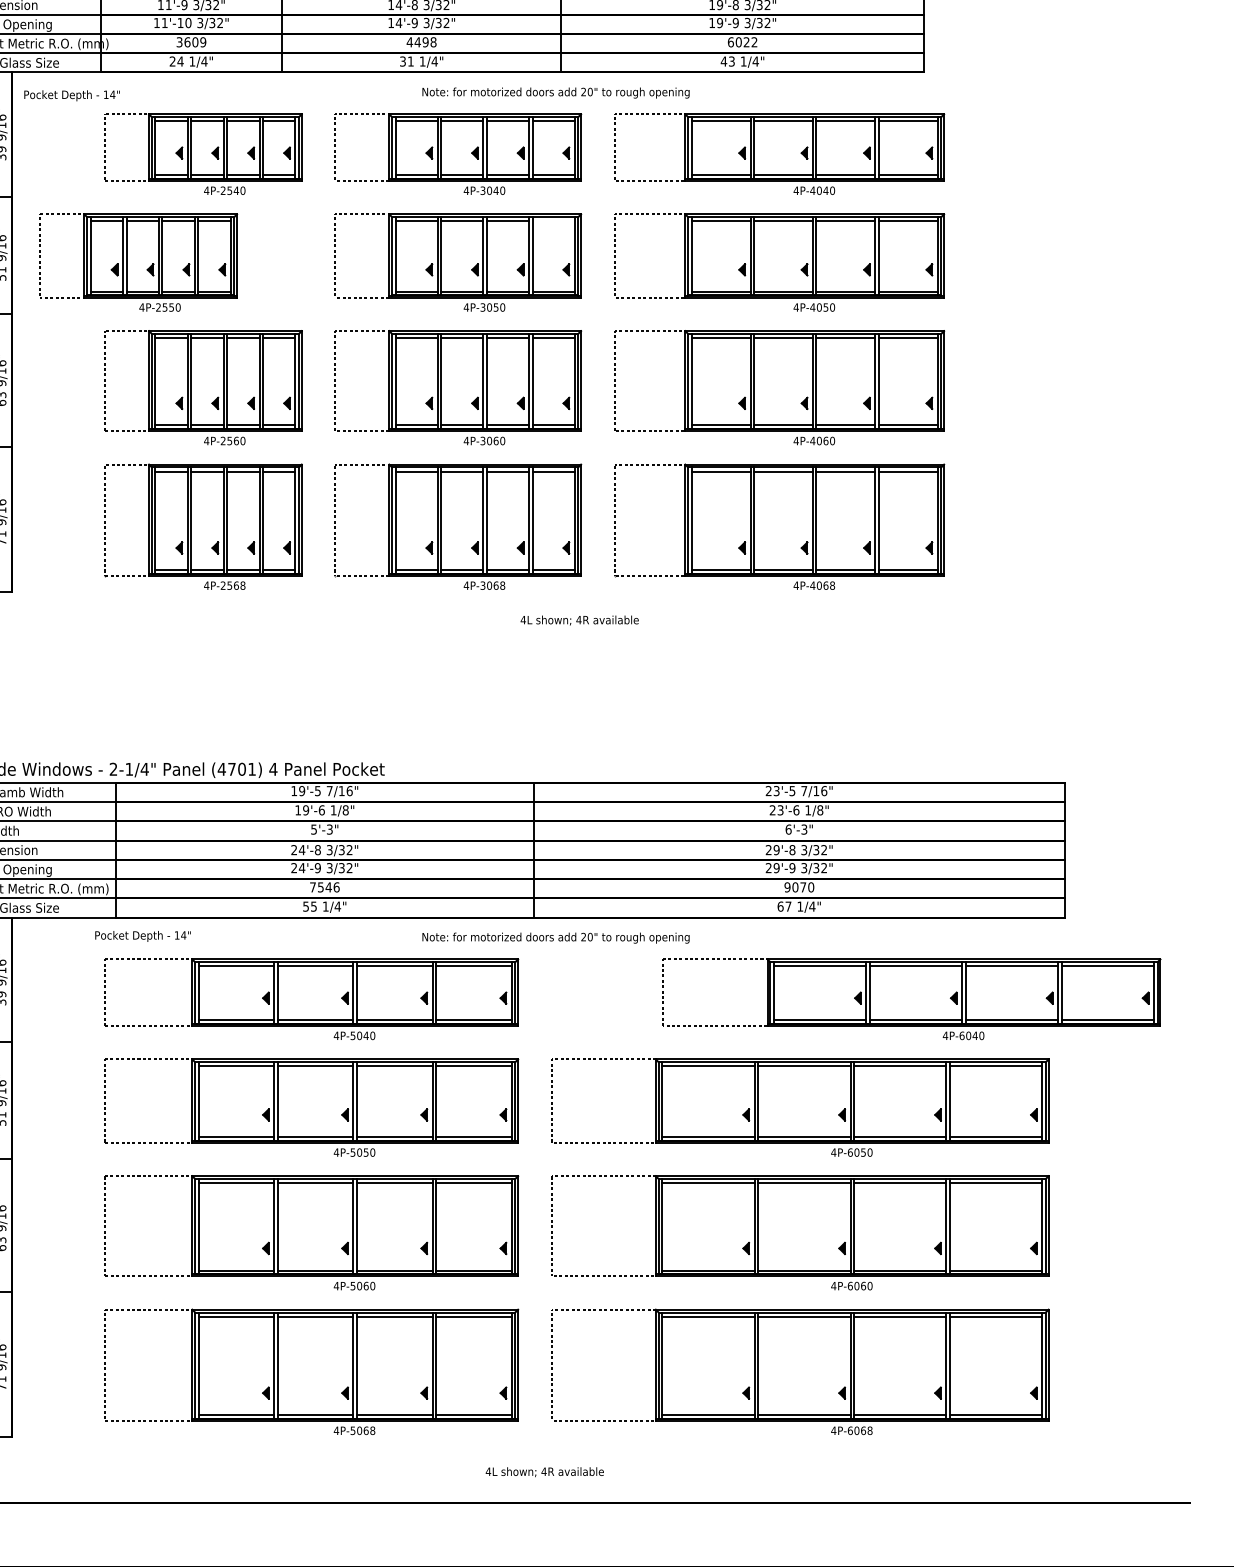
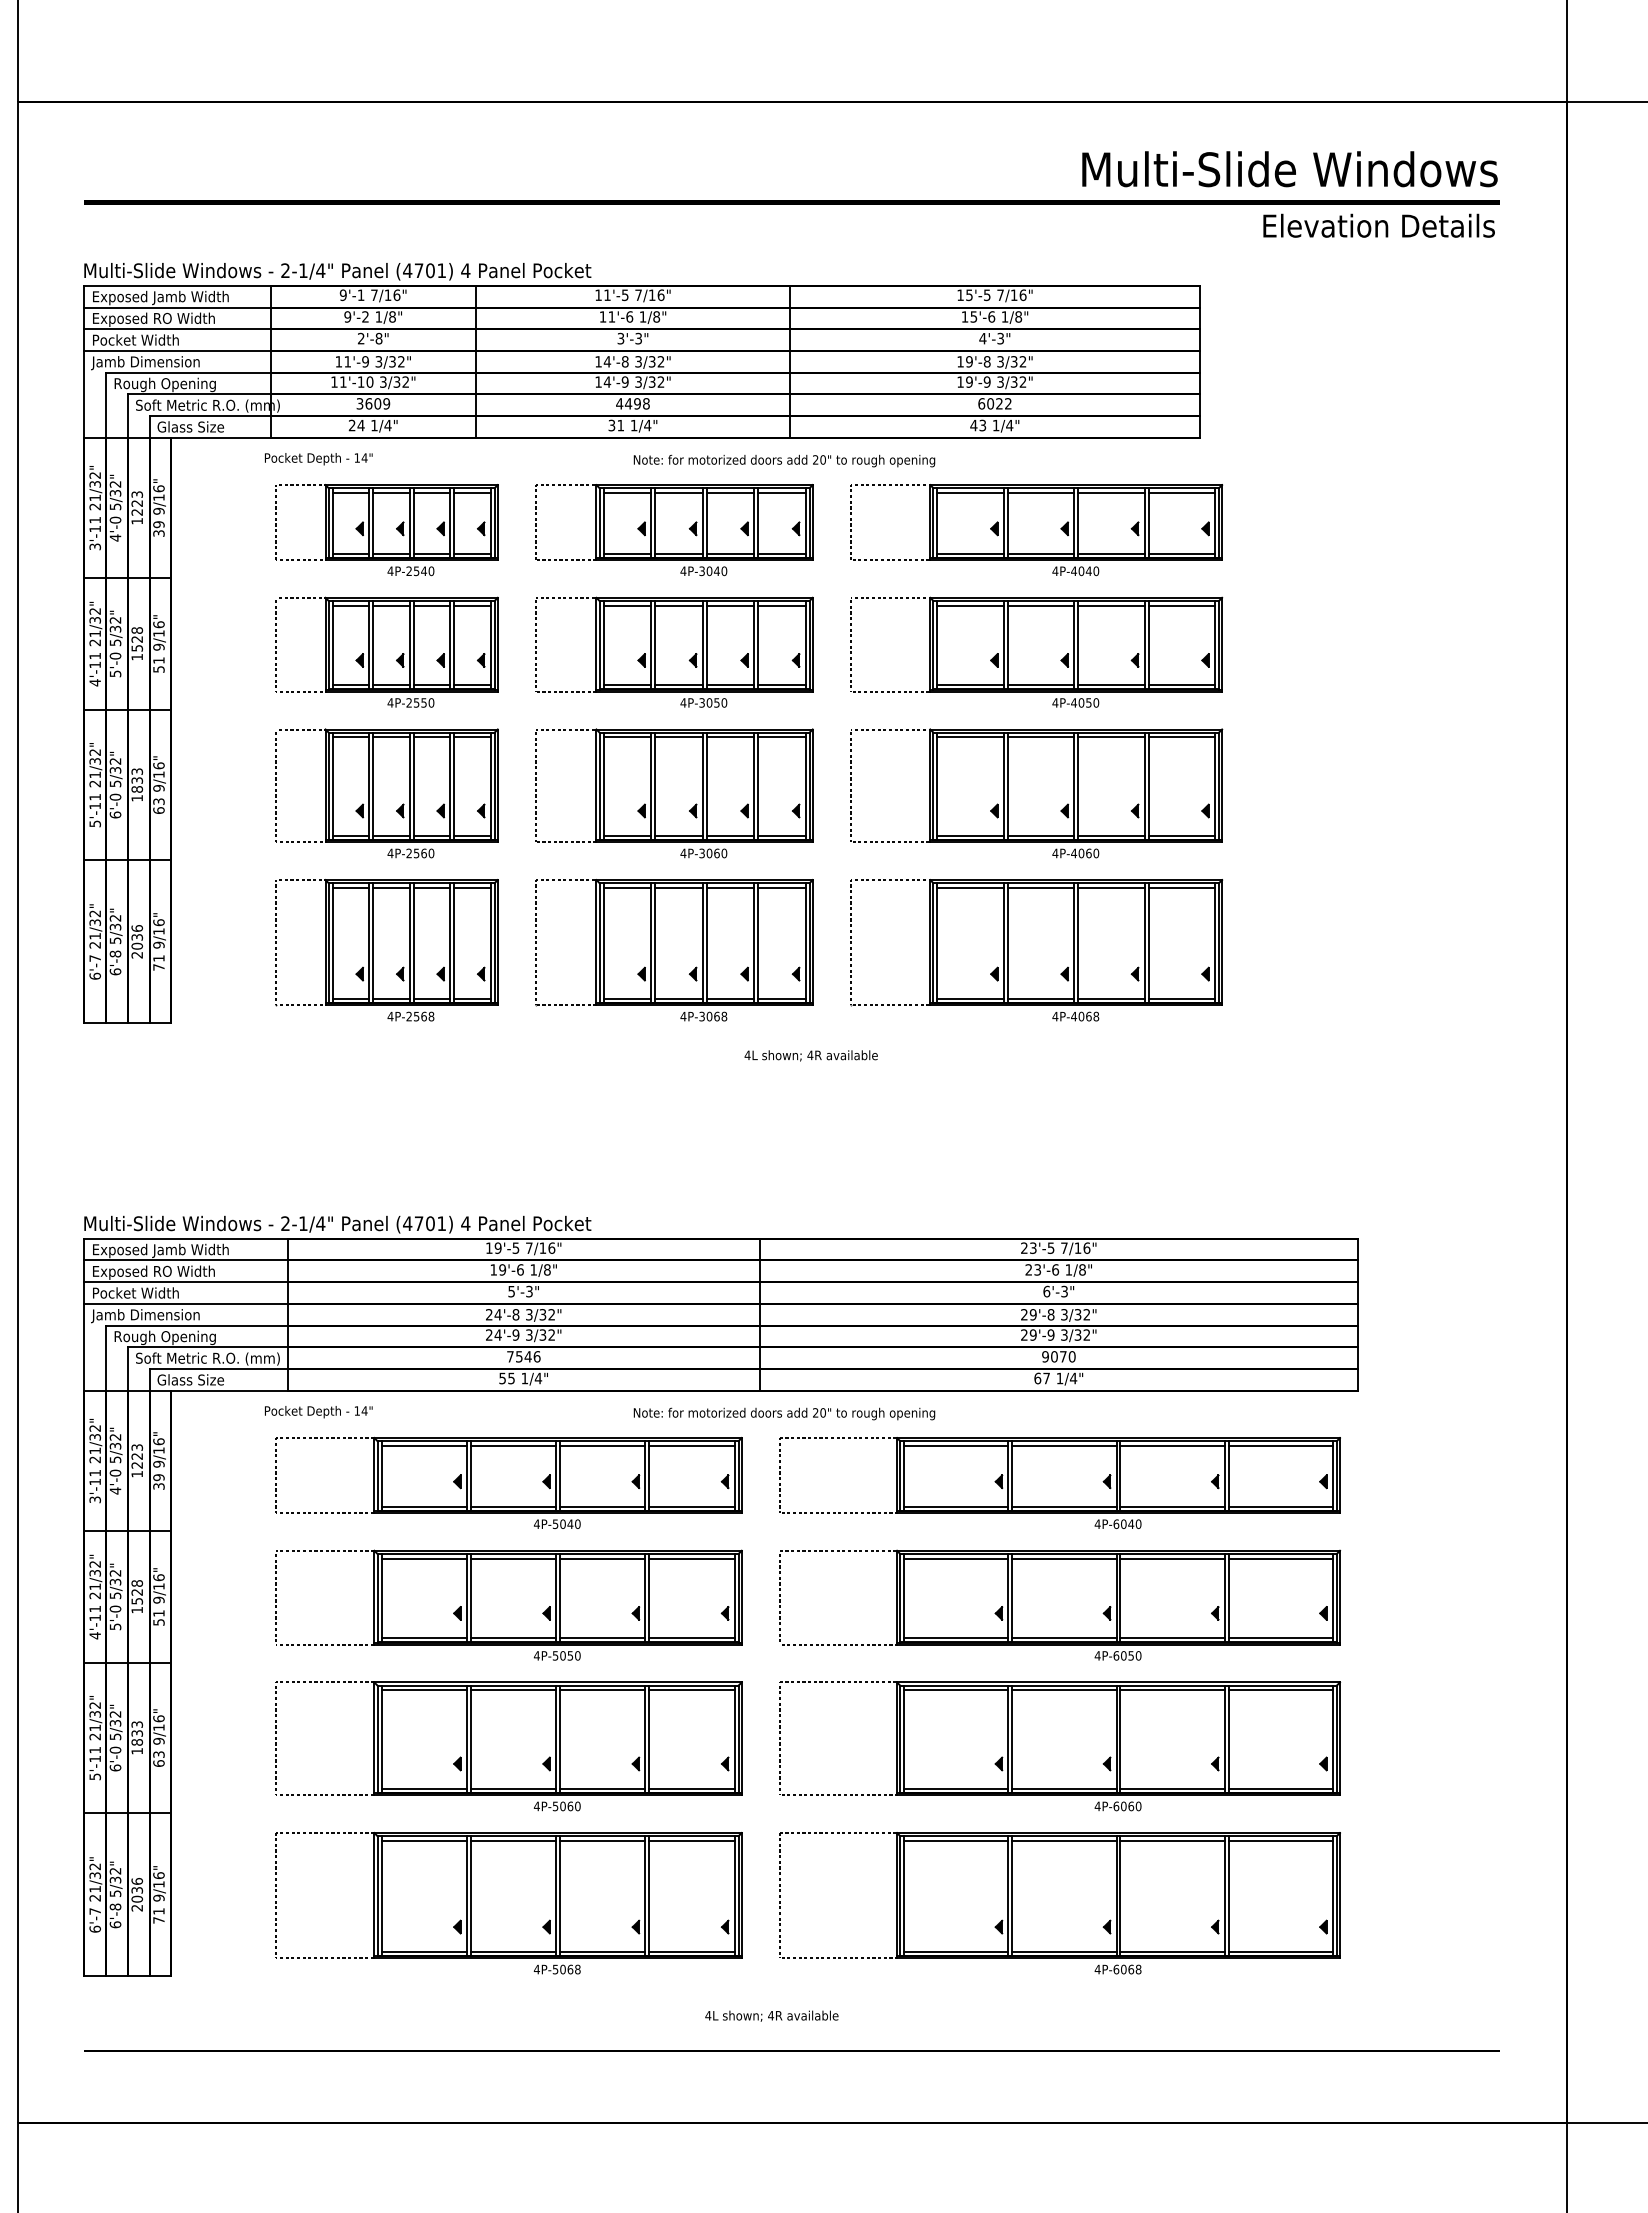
text: (71, 96) -> (318, 459), moved
line: (553, 221) -> (781, 605), added
part: (138, 261) -> (386, 651), moved
part: (911, 998) -> (1059, 1482), moved

